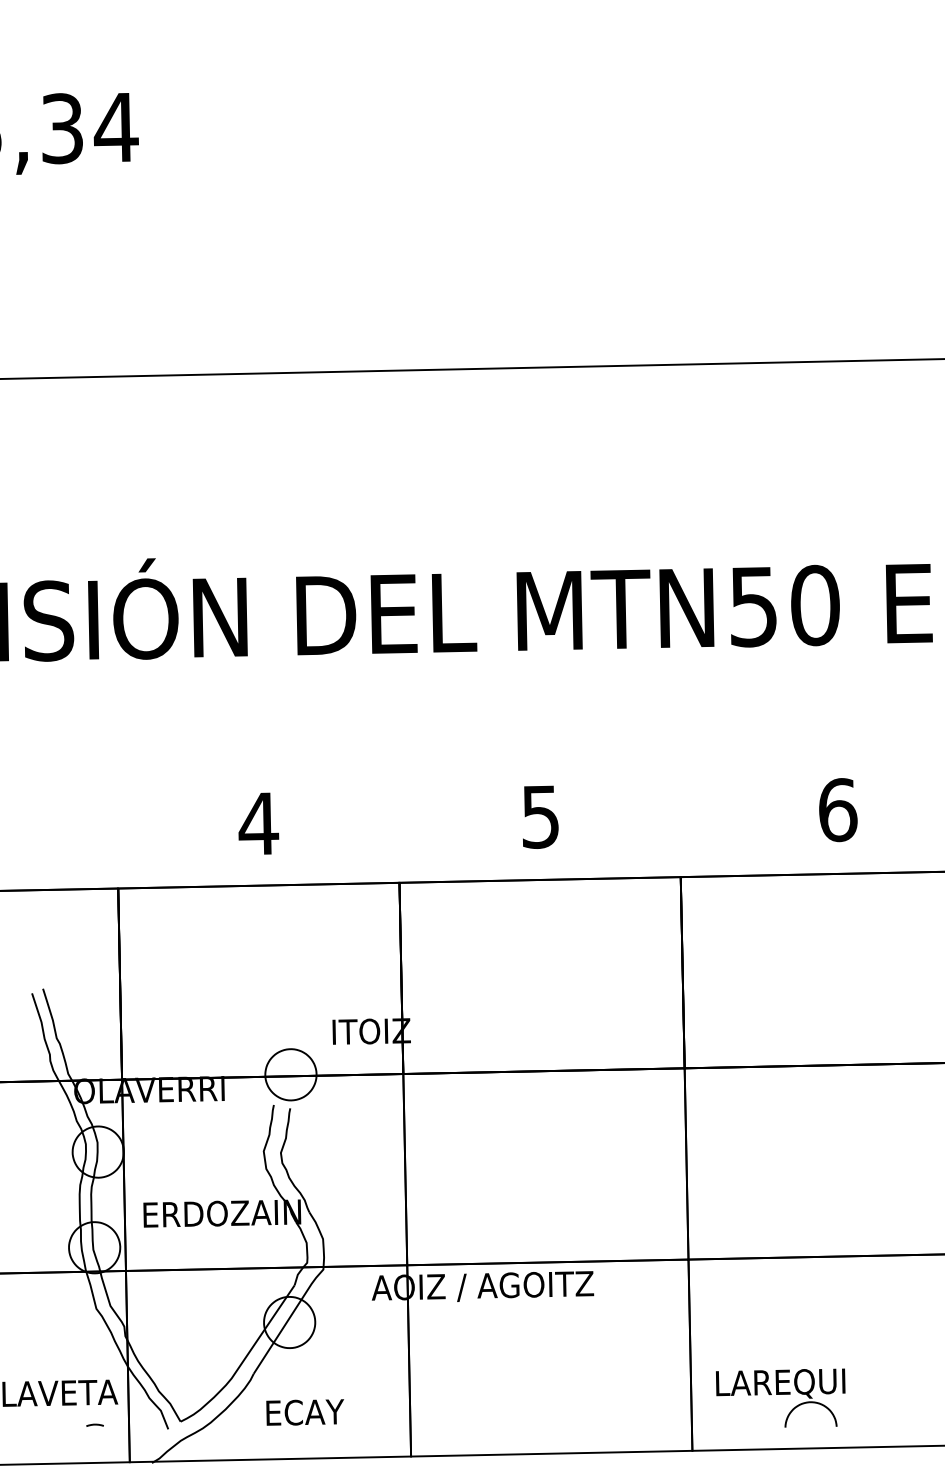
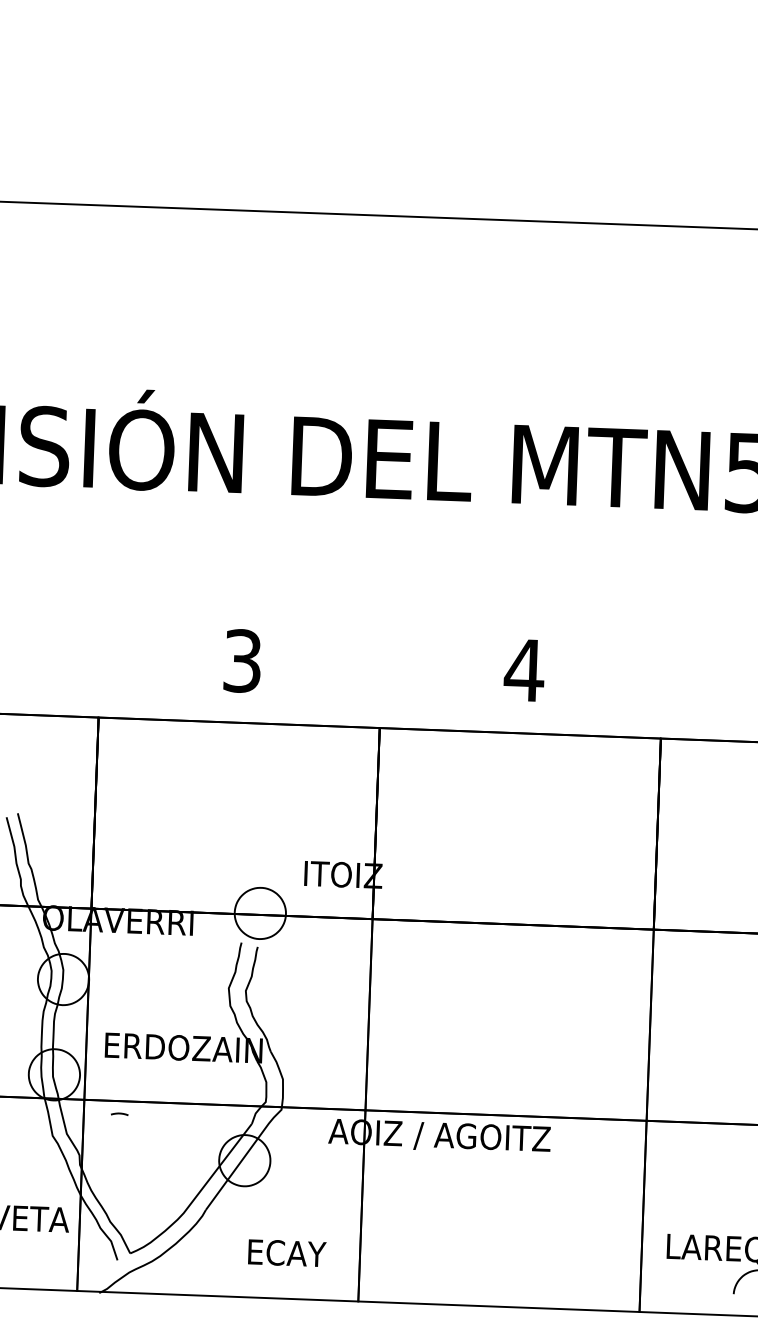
text: (540, 816) -> (524, 669), 5 -> 4
text: (258, 823) -> (242, 660), 4 -> 3
text: (304, 1412) -> (286, 1253), moved
line: (94, 1424) -> (119, 1113), moved

